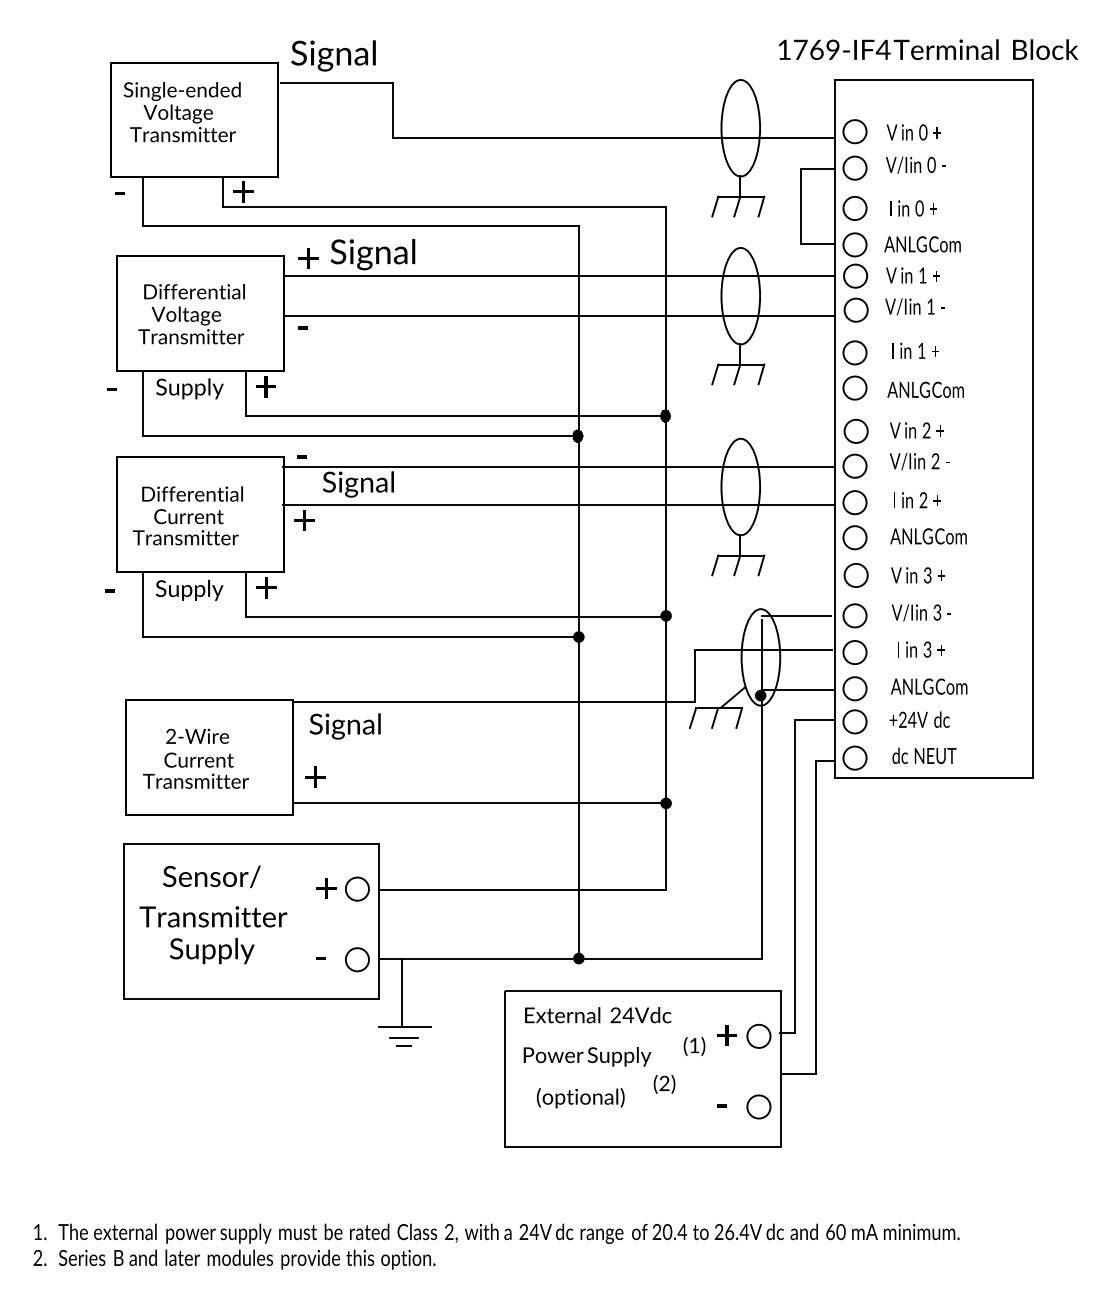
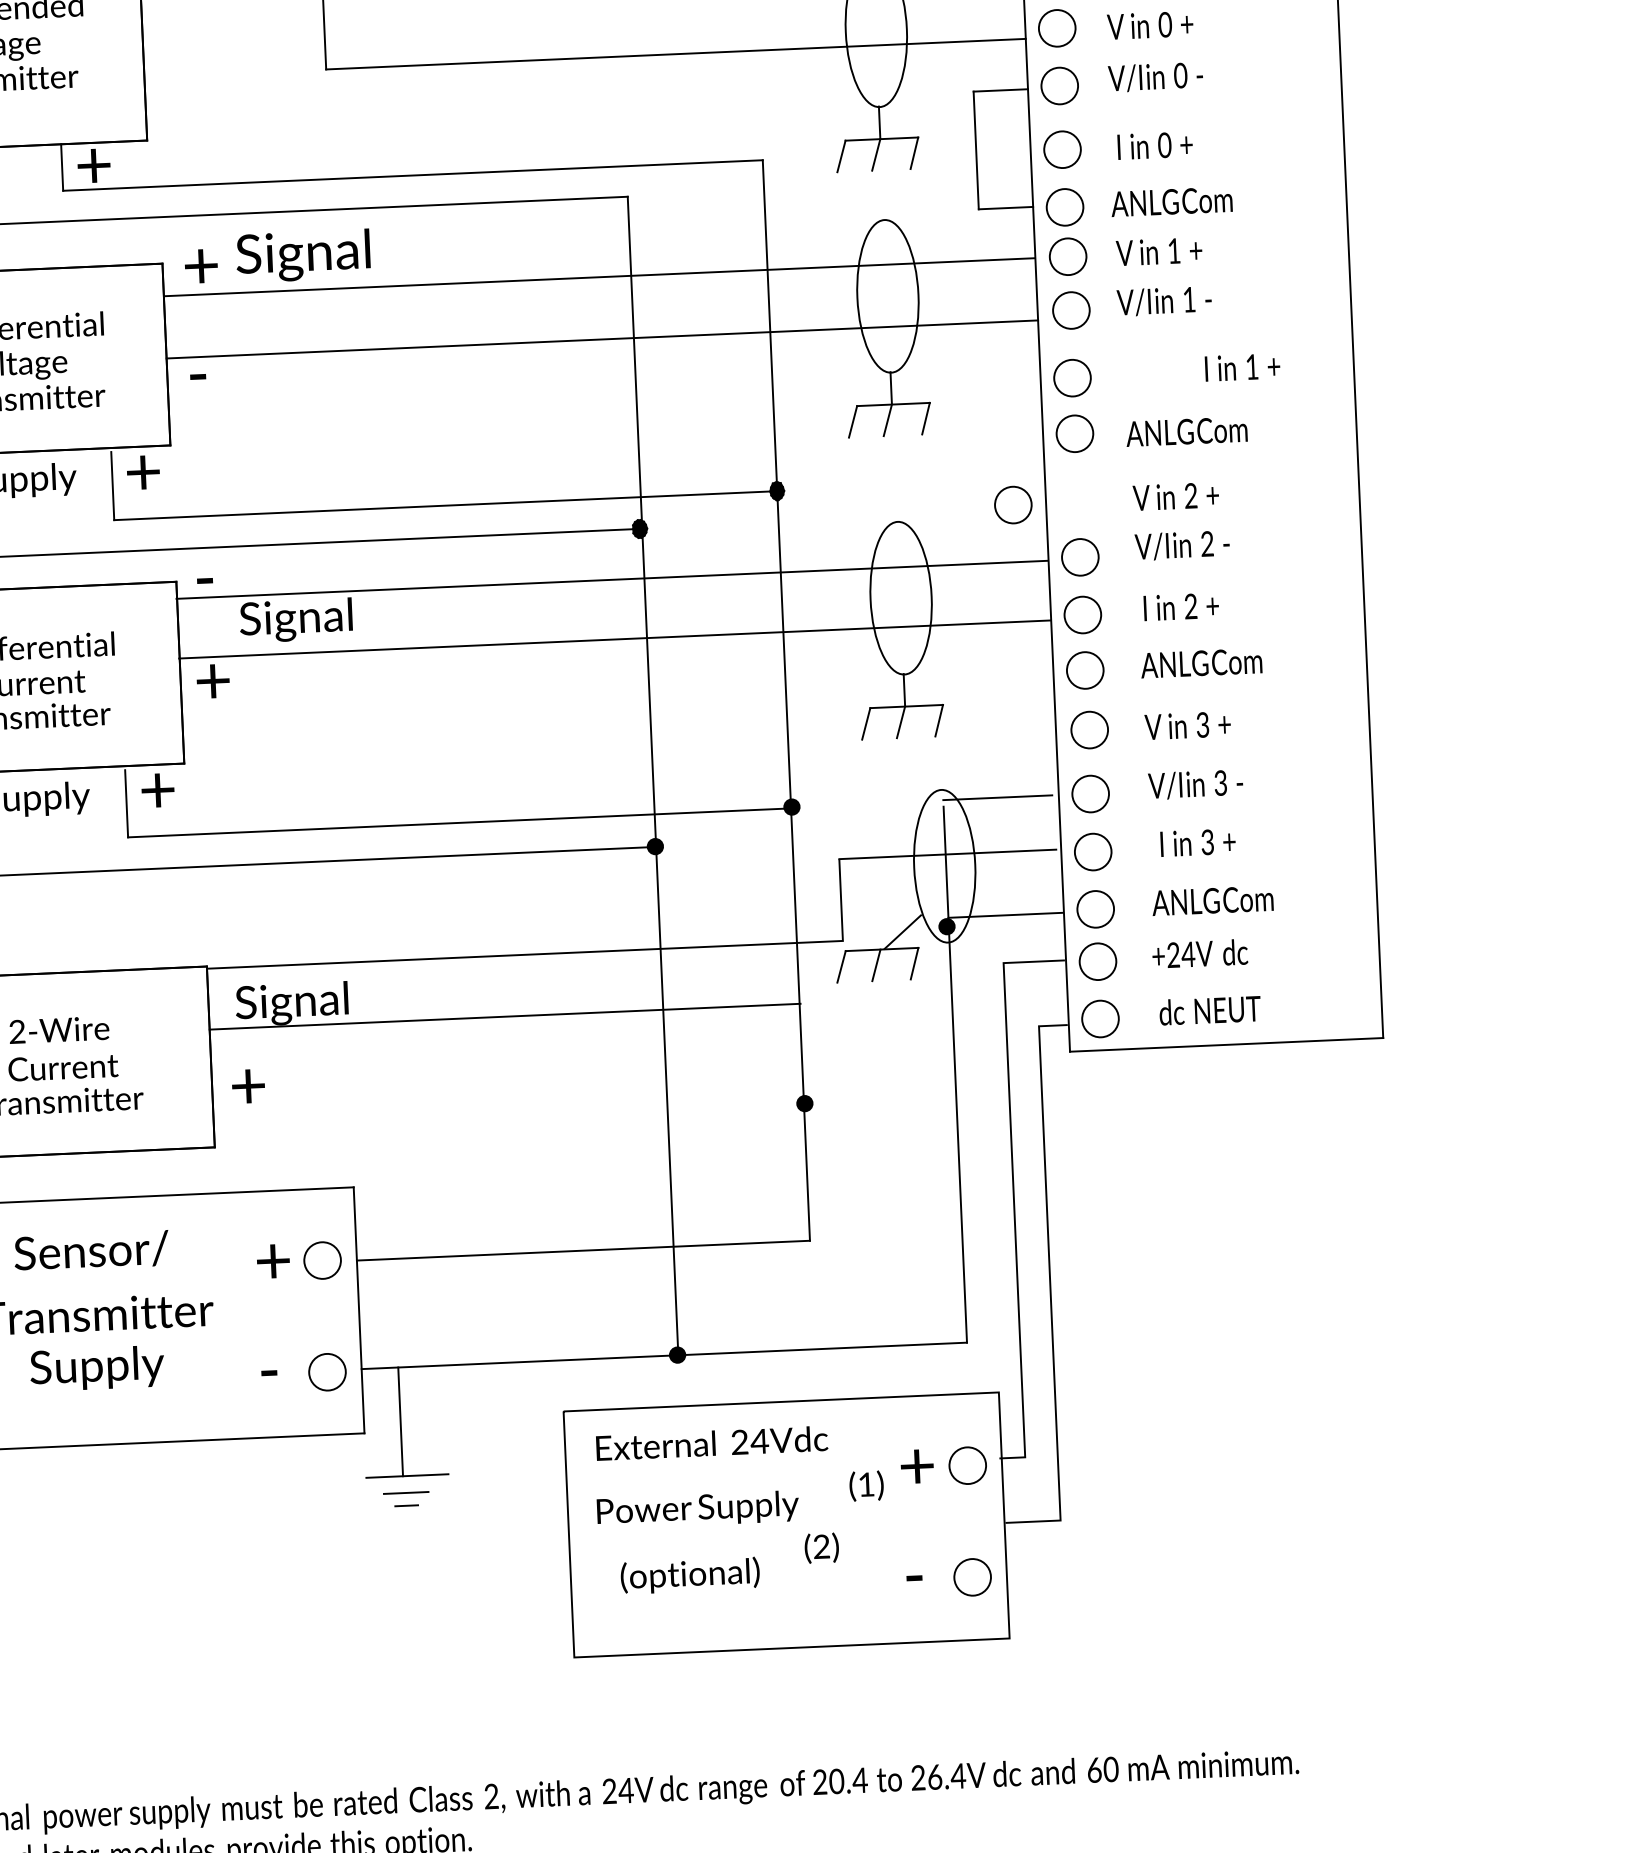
text: (915, 350) -> (1242, 366), moved
circle: (855, 430) -> (1012, 503), moved
line: (479, 803) -> (505, 1017), moved

